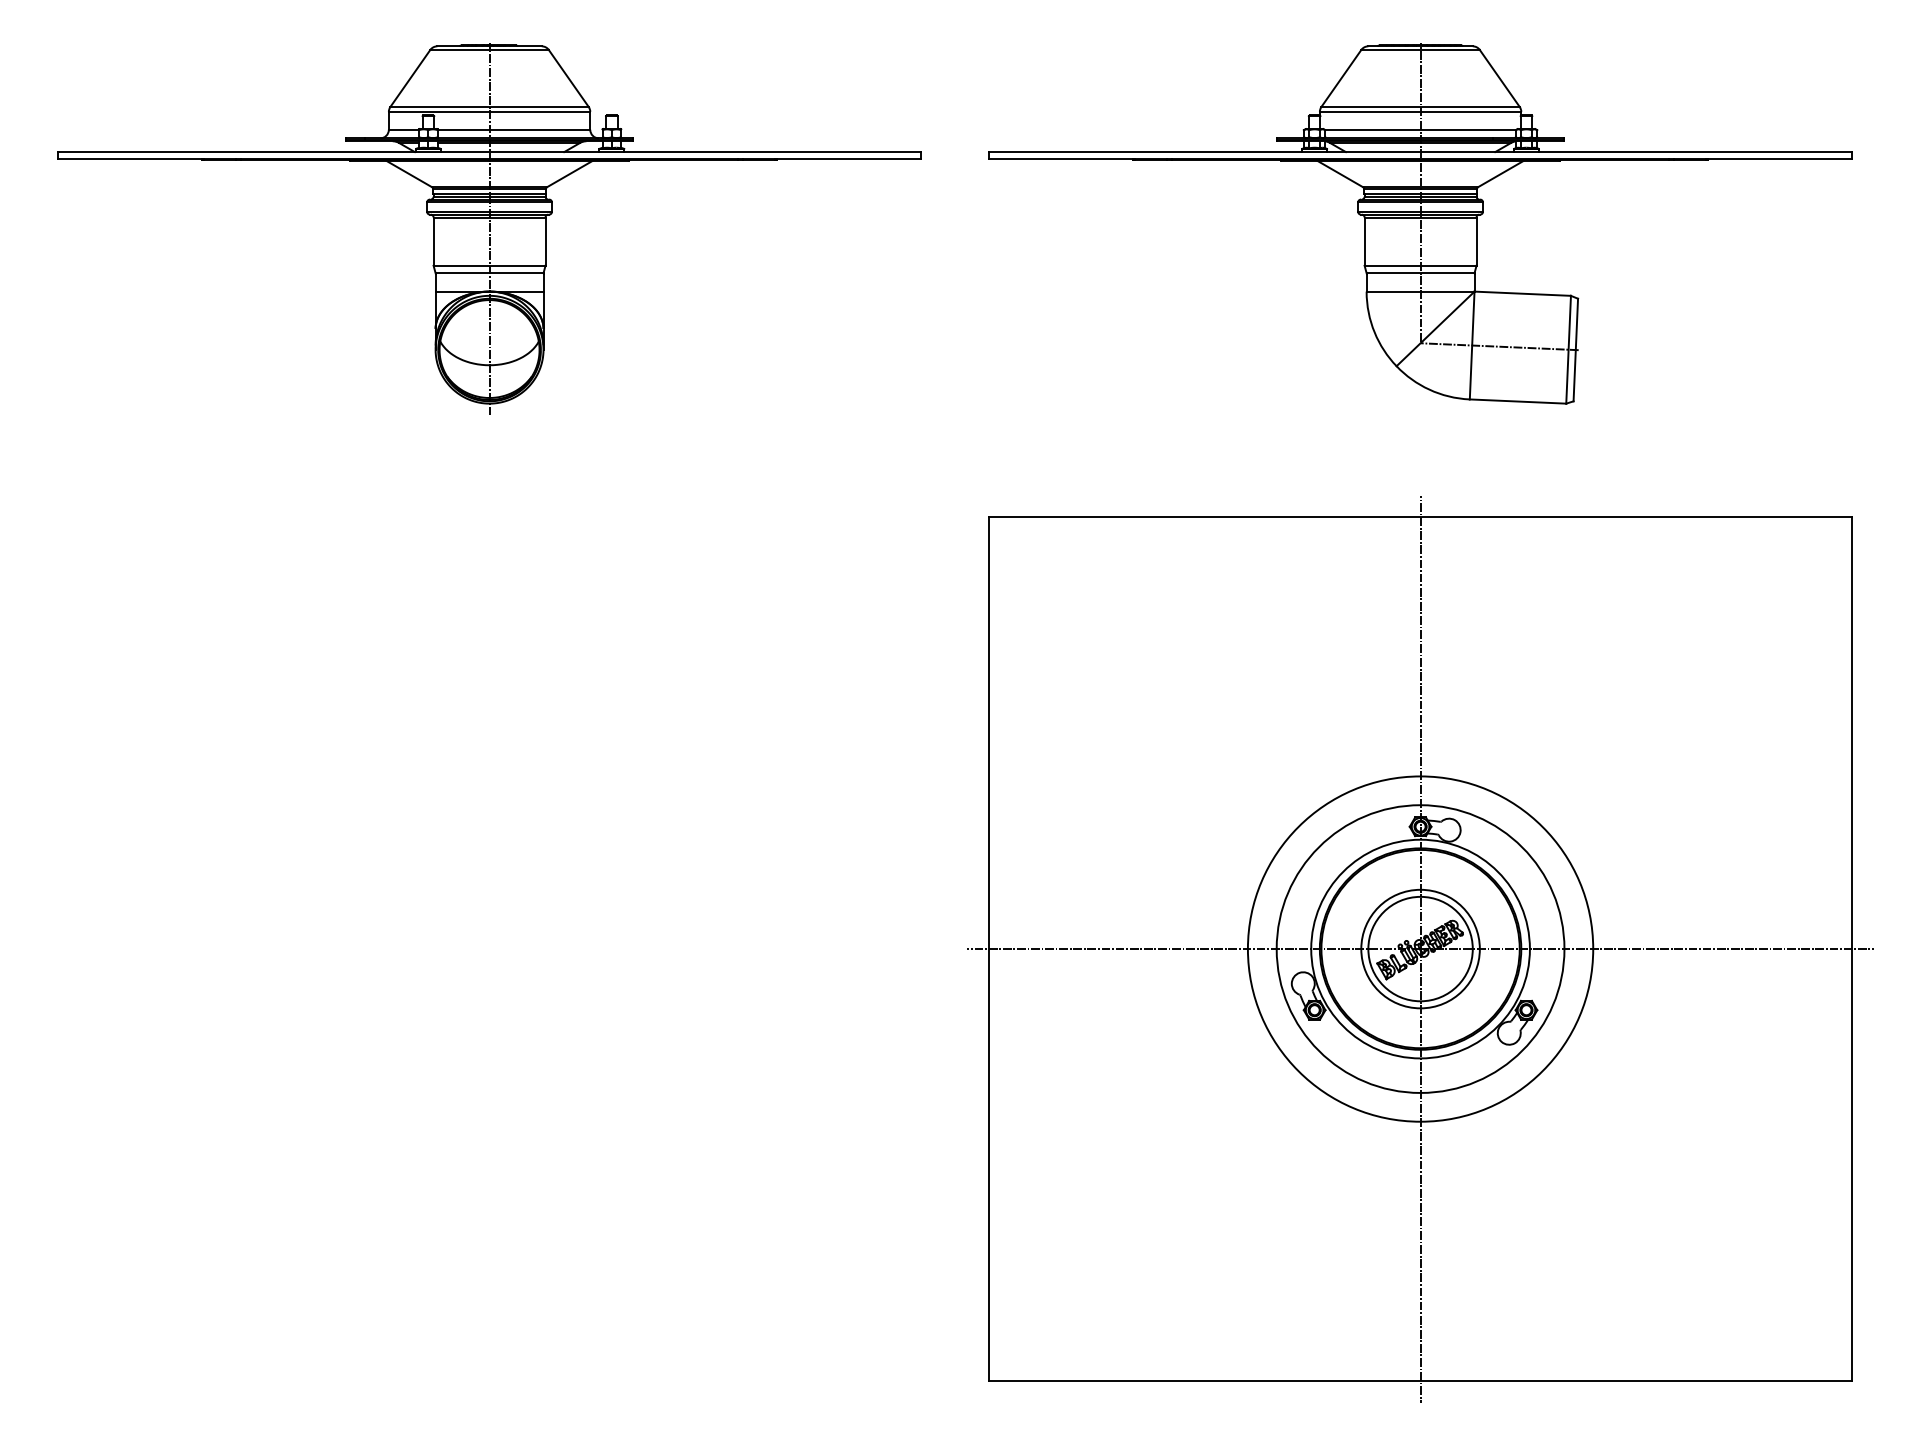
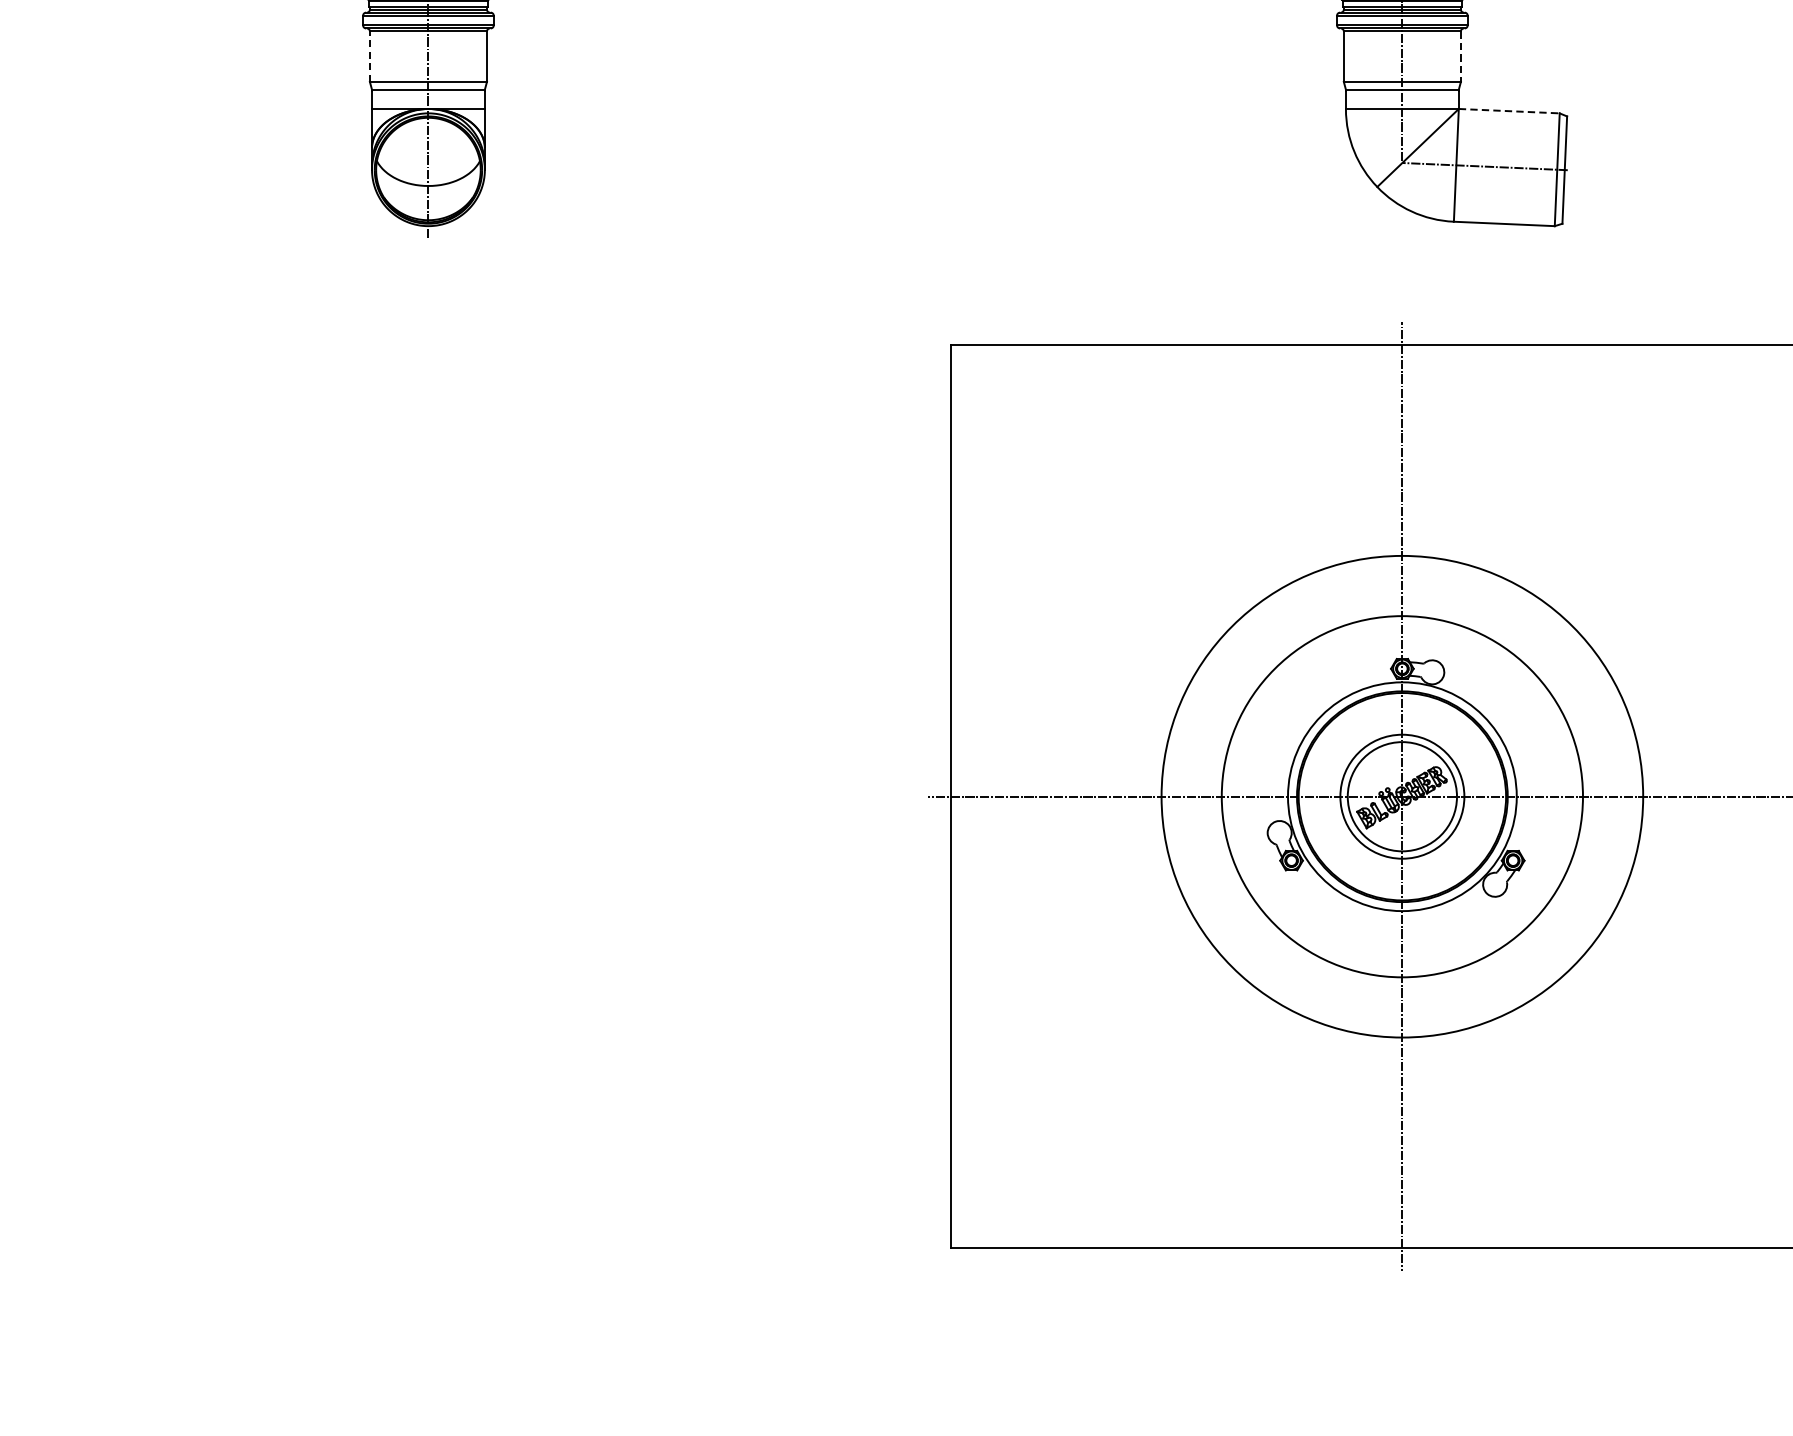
line: (433, 241) -> (369, 56), solid -> dashed
line: (1476, 242) -> (1460, 57), solid -> dashed
line: (1523, 293) -> (1510, 110), solid -> dashed
circle: (1420, 948) -> (1402, 796), size x1.6

